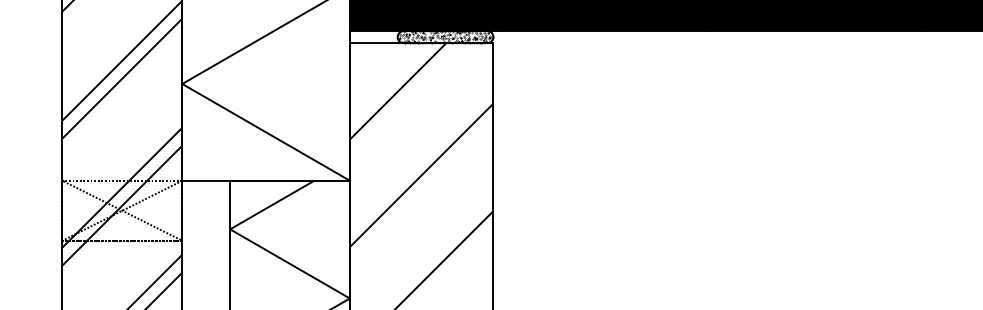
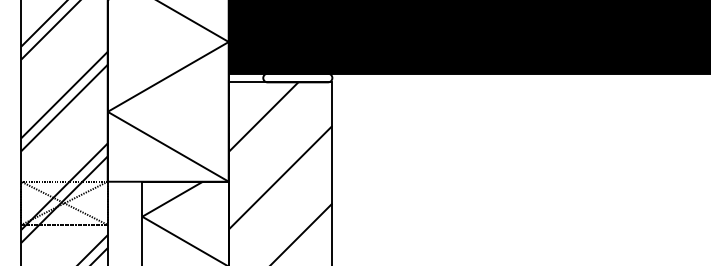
hatch: (445, 36) -> (297, 77), removed

